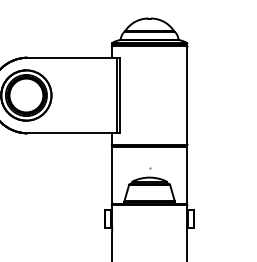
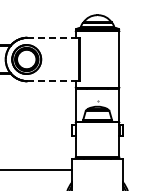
line: (72, 57) -> (53, 37), solid -> dashed
line: (72, 133) -> (53, 81), solid -> dashed

